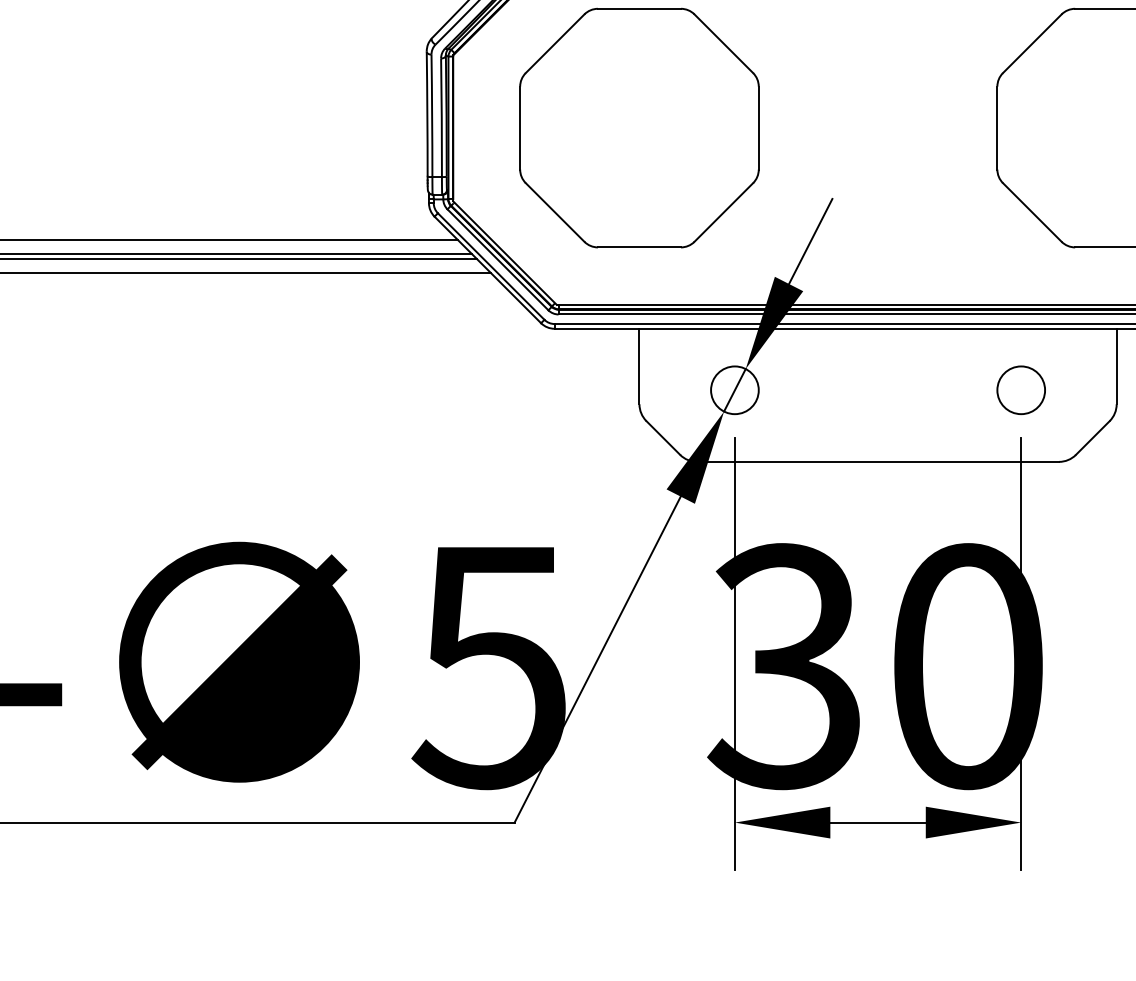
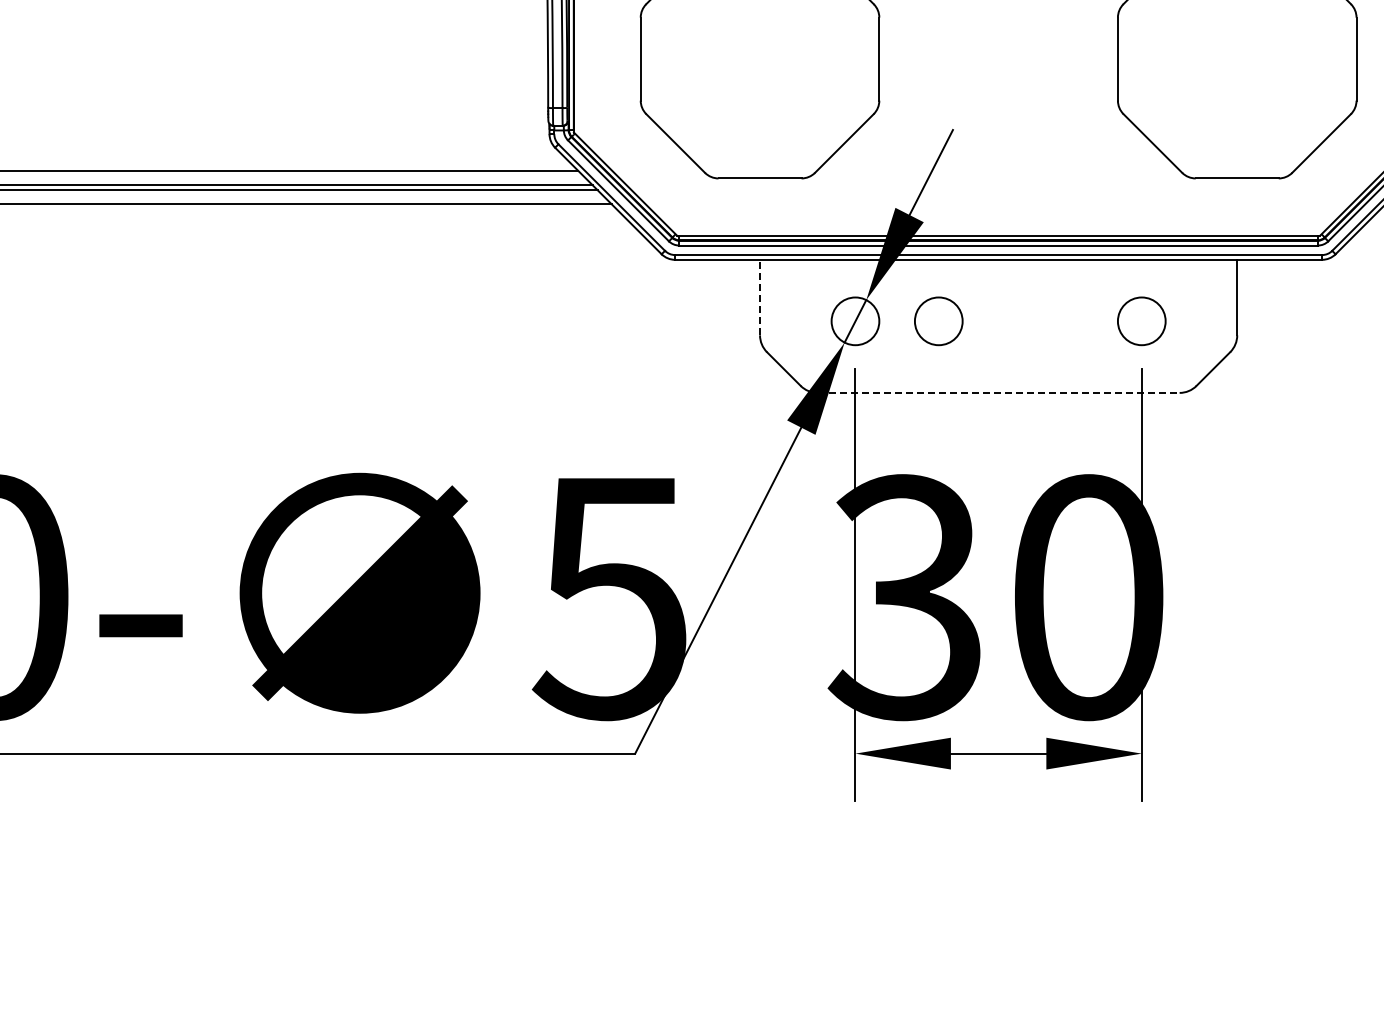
line: (639, 366) -> (760, 297), solid -> dashed
circle: (817, 390) -> (938, 321), added
line: (877, 461) -> (998, 392), solid -> dashed

